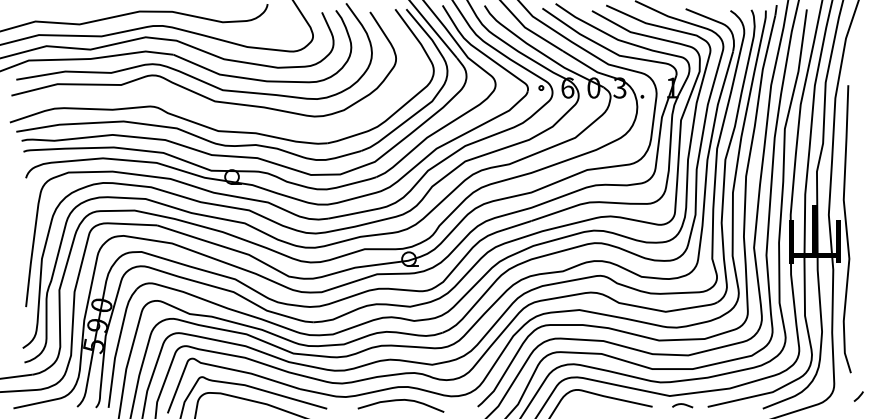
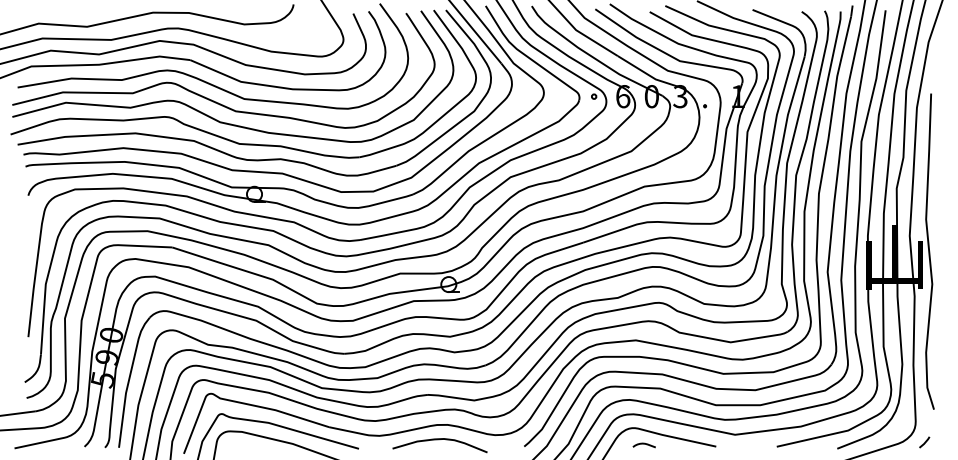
curve: (194, 107) -> (213, 117), added
line: (858, 396) -> (924, 442), moved
curve: (681, 404) -> (643, 444), moved

